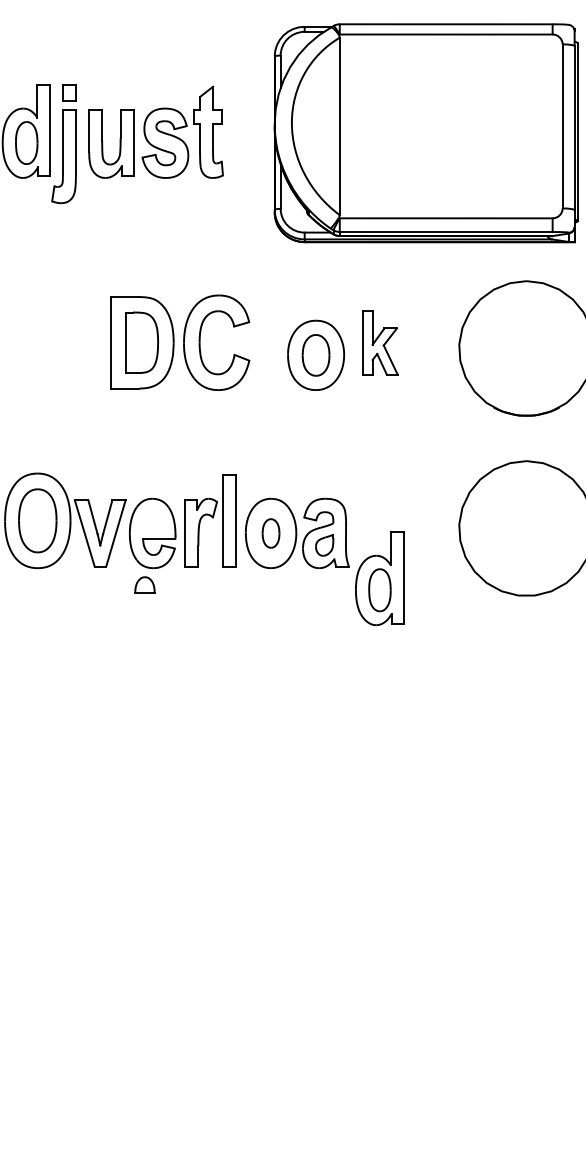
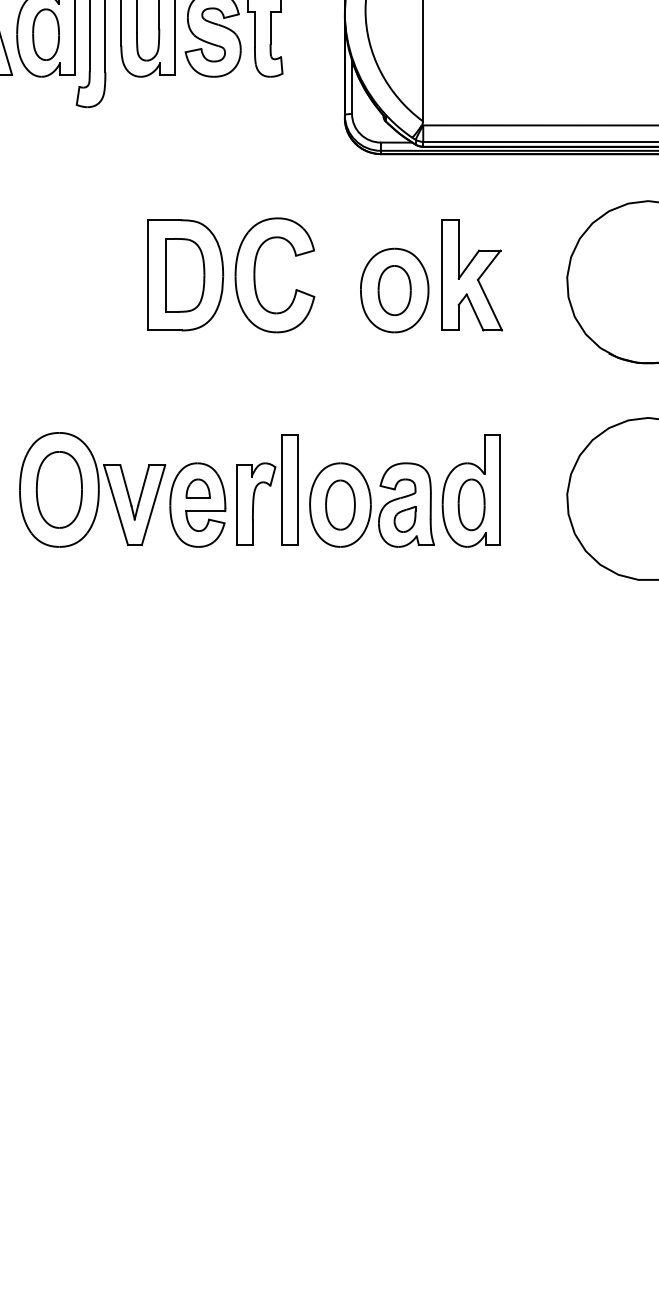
part: (380, 342) -> (472, 275), size x1.43
part: (270, 533) -> (339, 505), size x1.43
part: (379, 578) -> (471, 490), moved
part: (144, 584) -> (197, 488), moved

